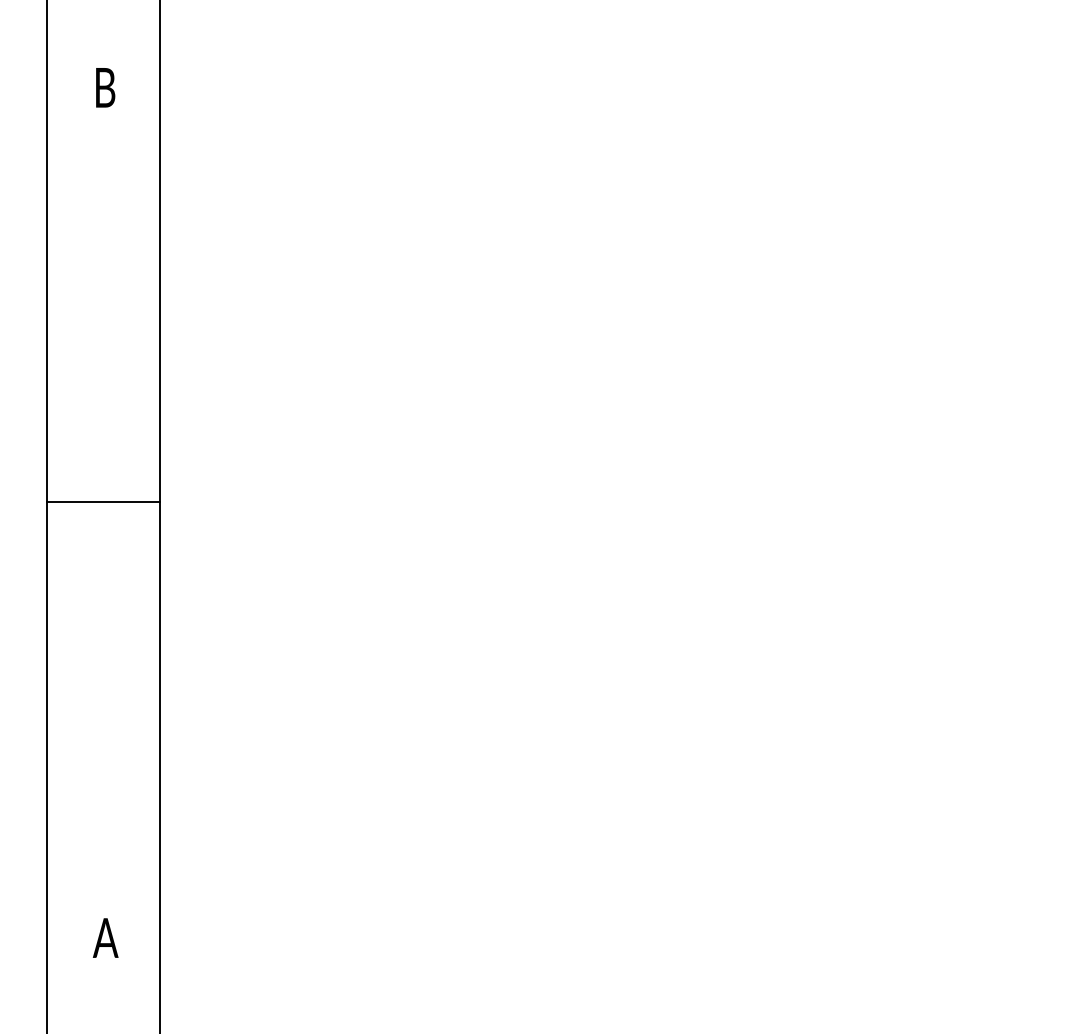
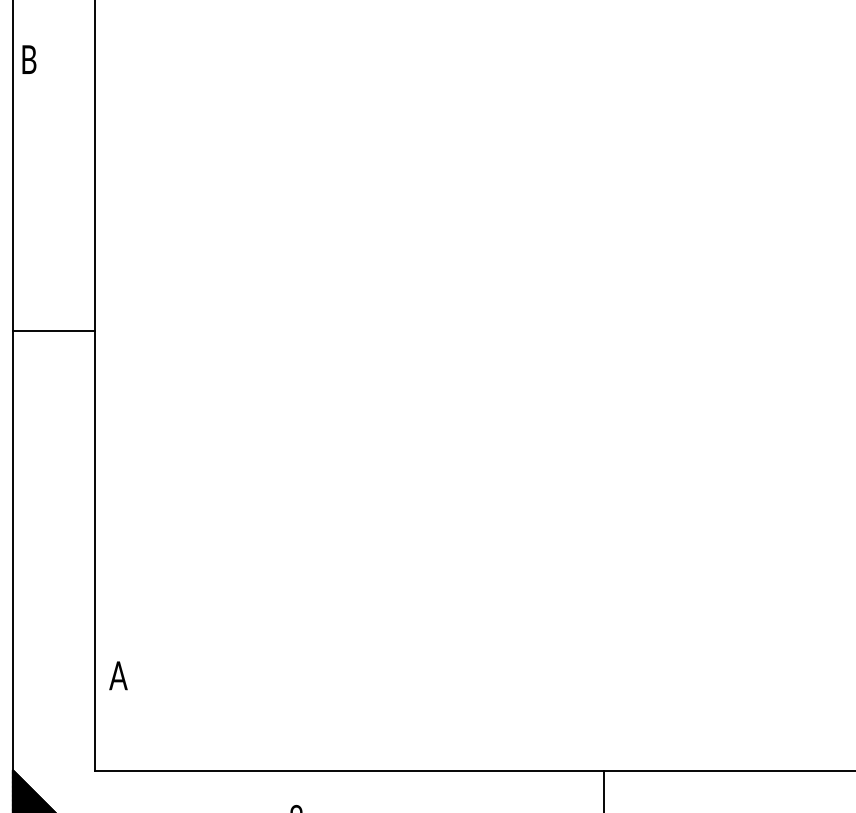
text: (105, 87) -> (29, 59), moved
line: (102, 501) -> (53, 330), moved
text: (105, 937) -> (118, 675), moved

